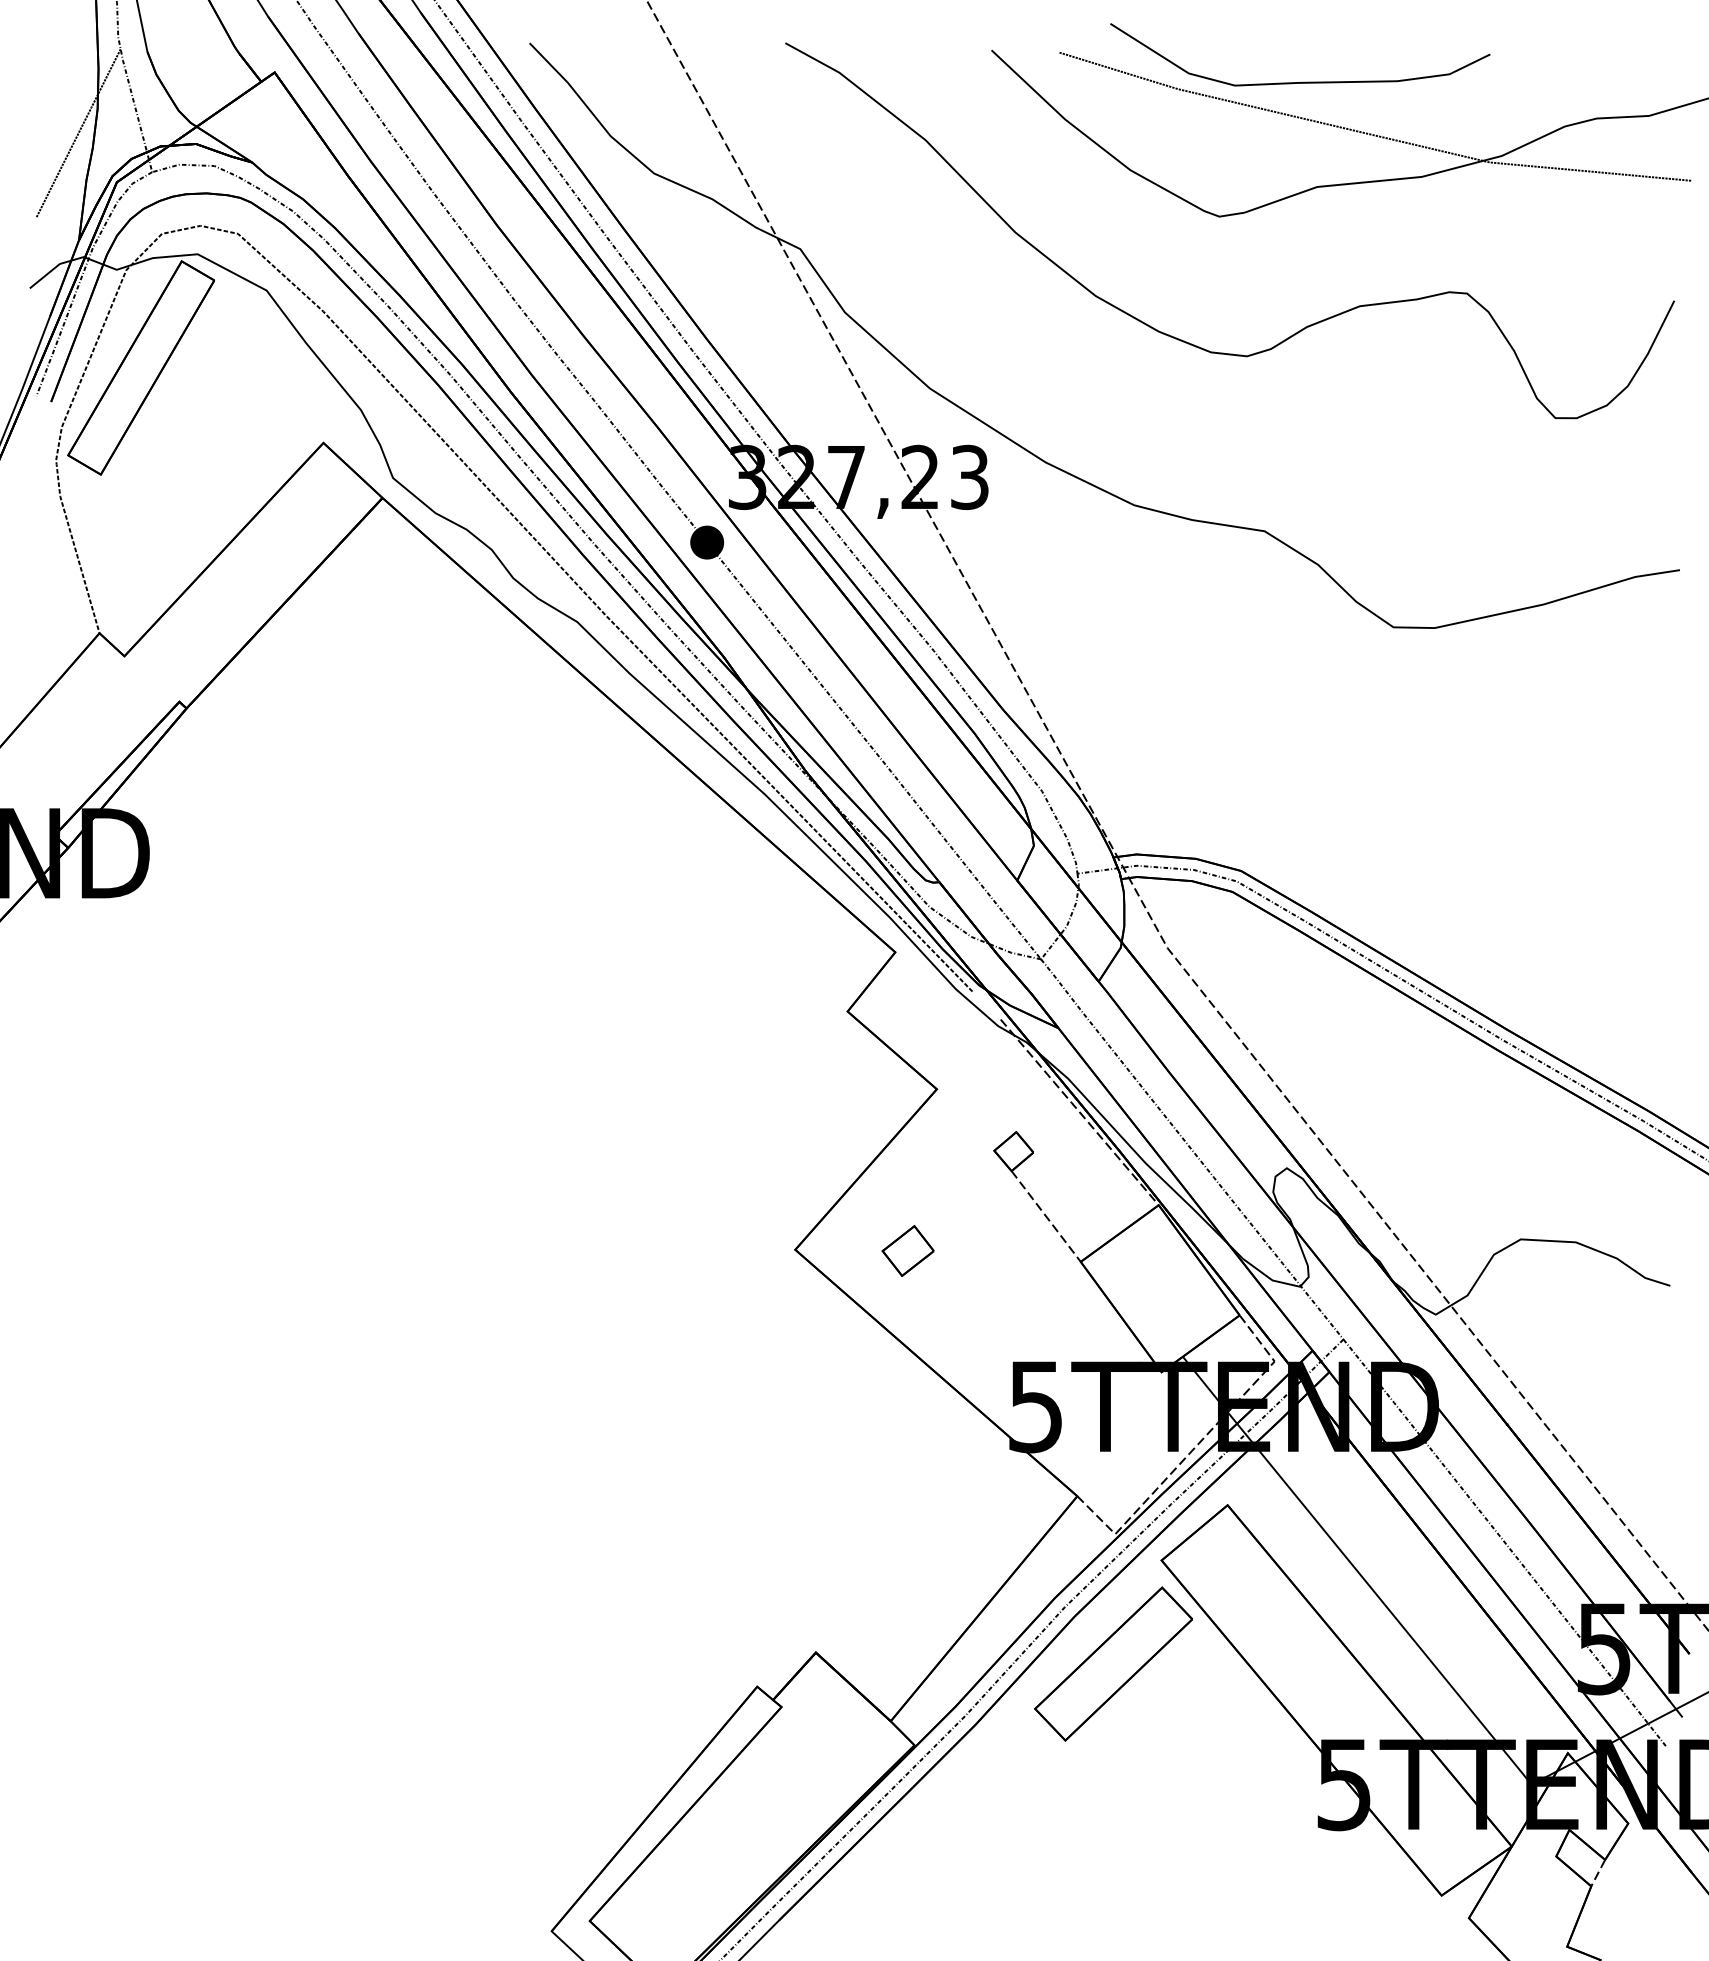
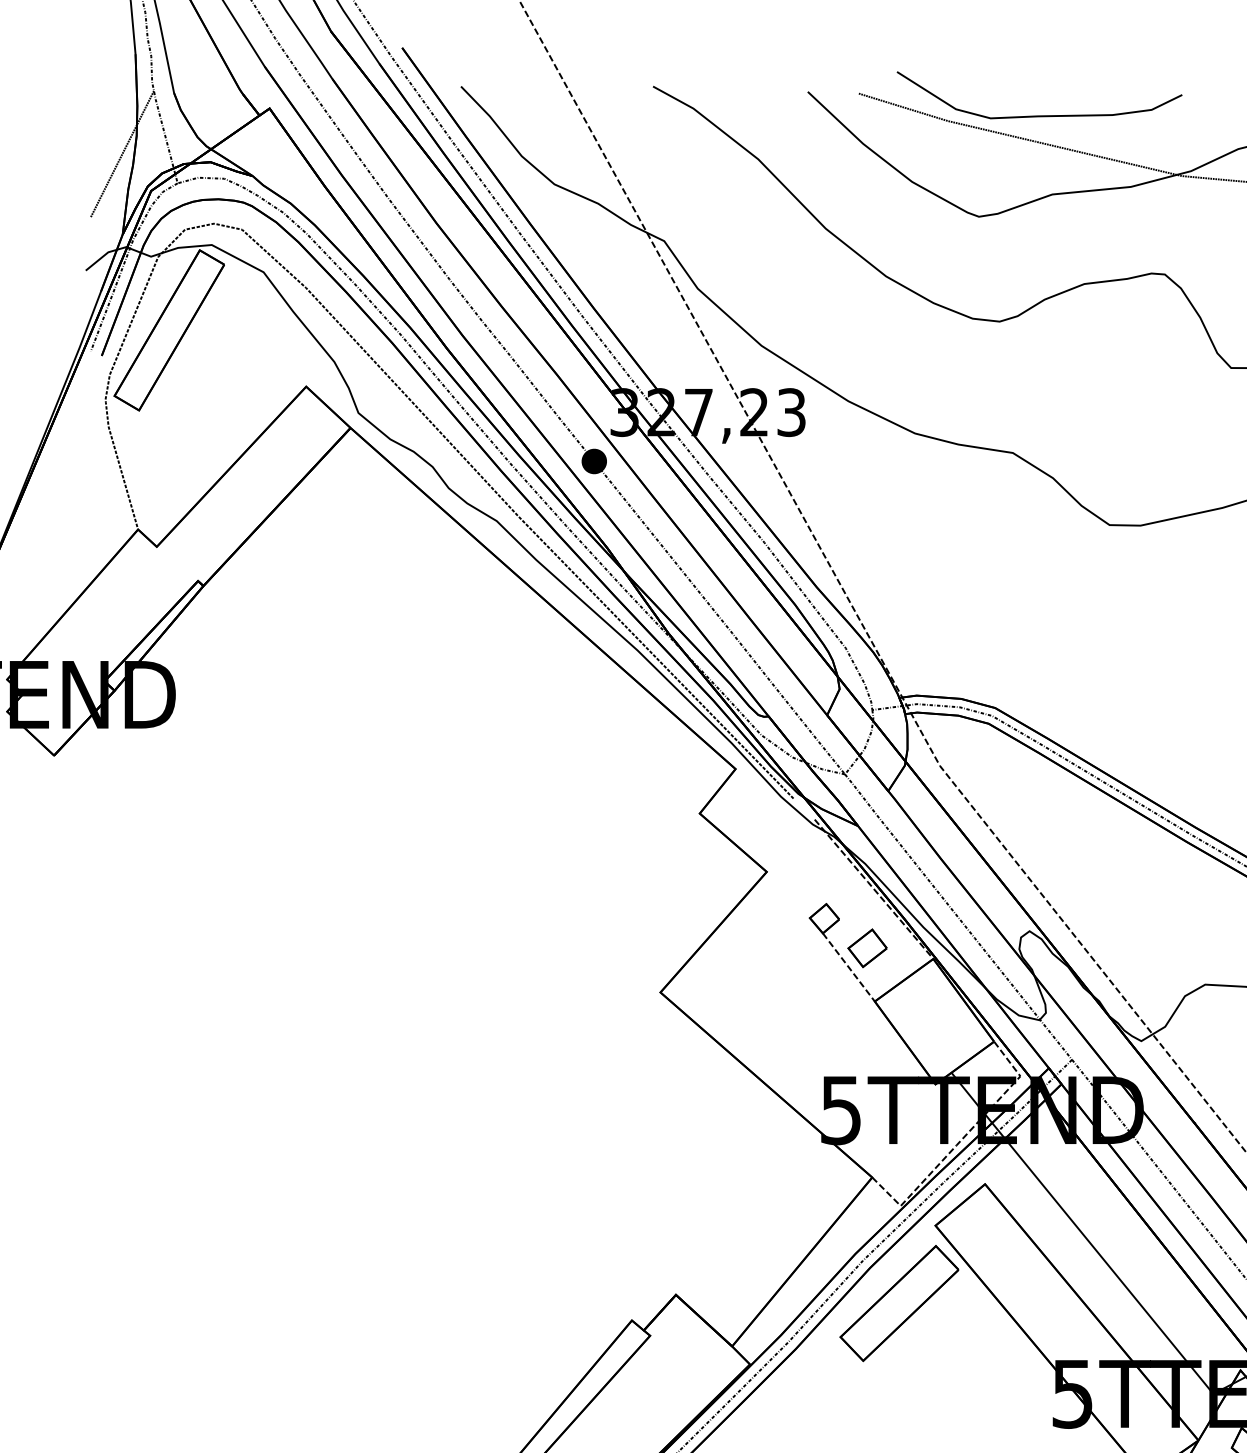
part: (907, 1250) -> (867, 947), moved

